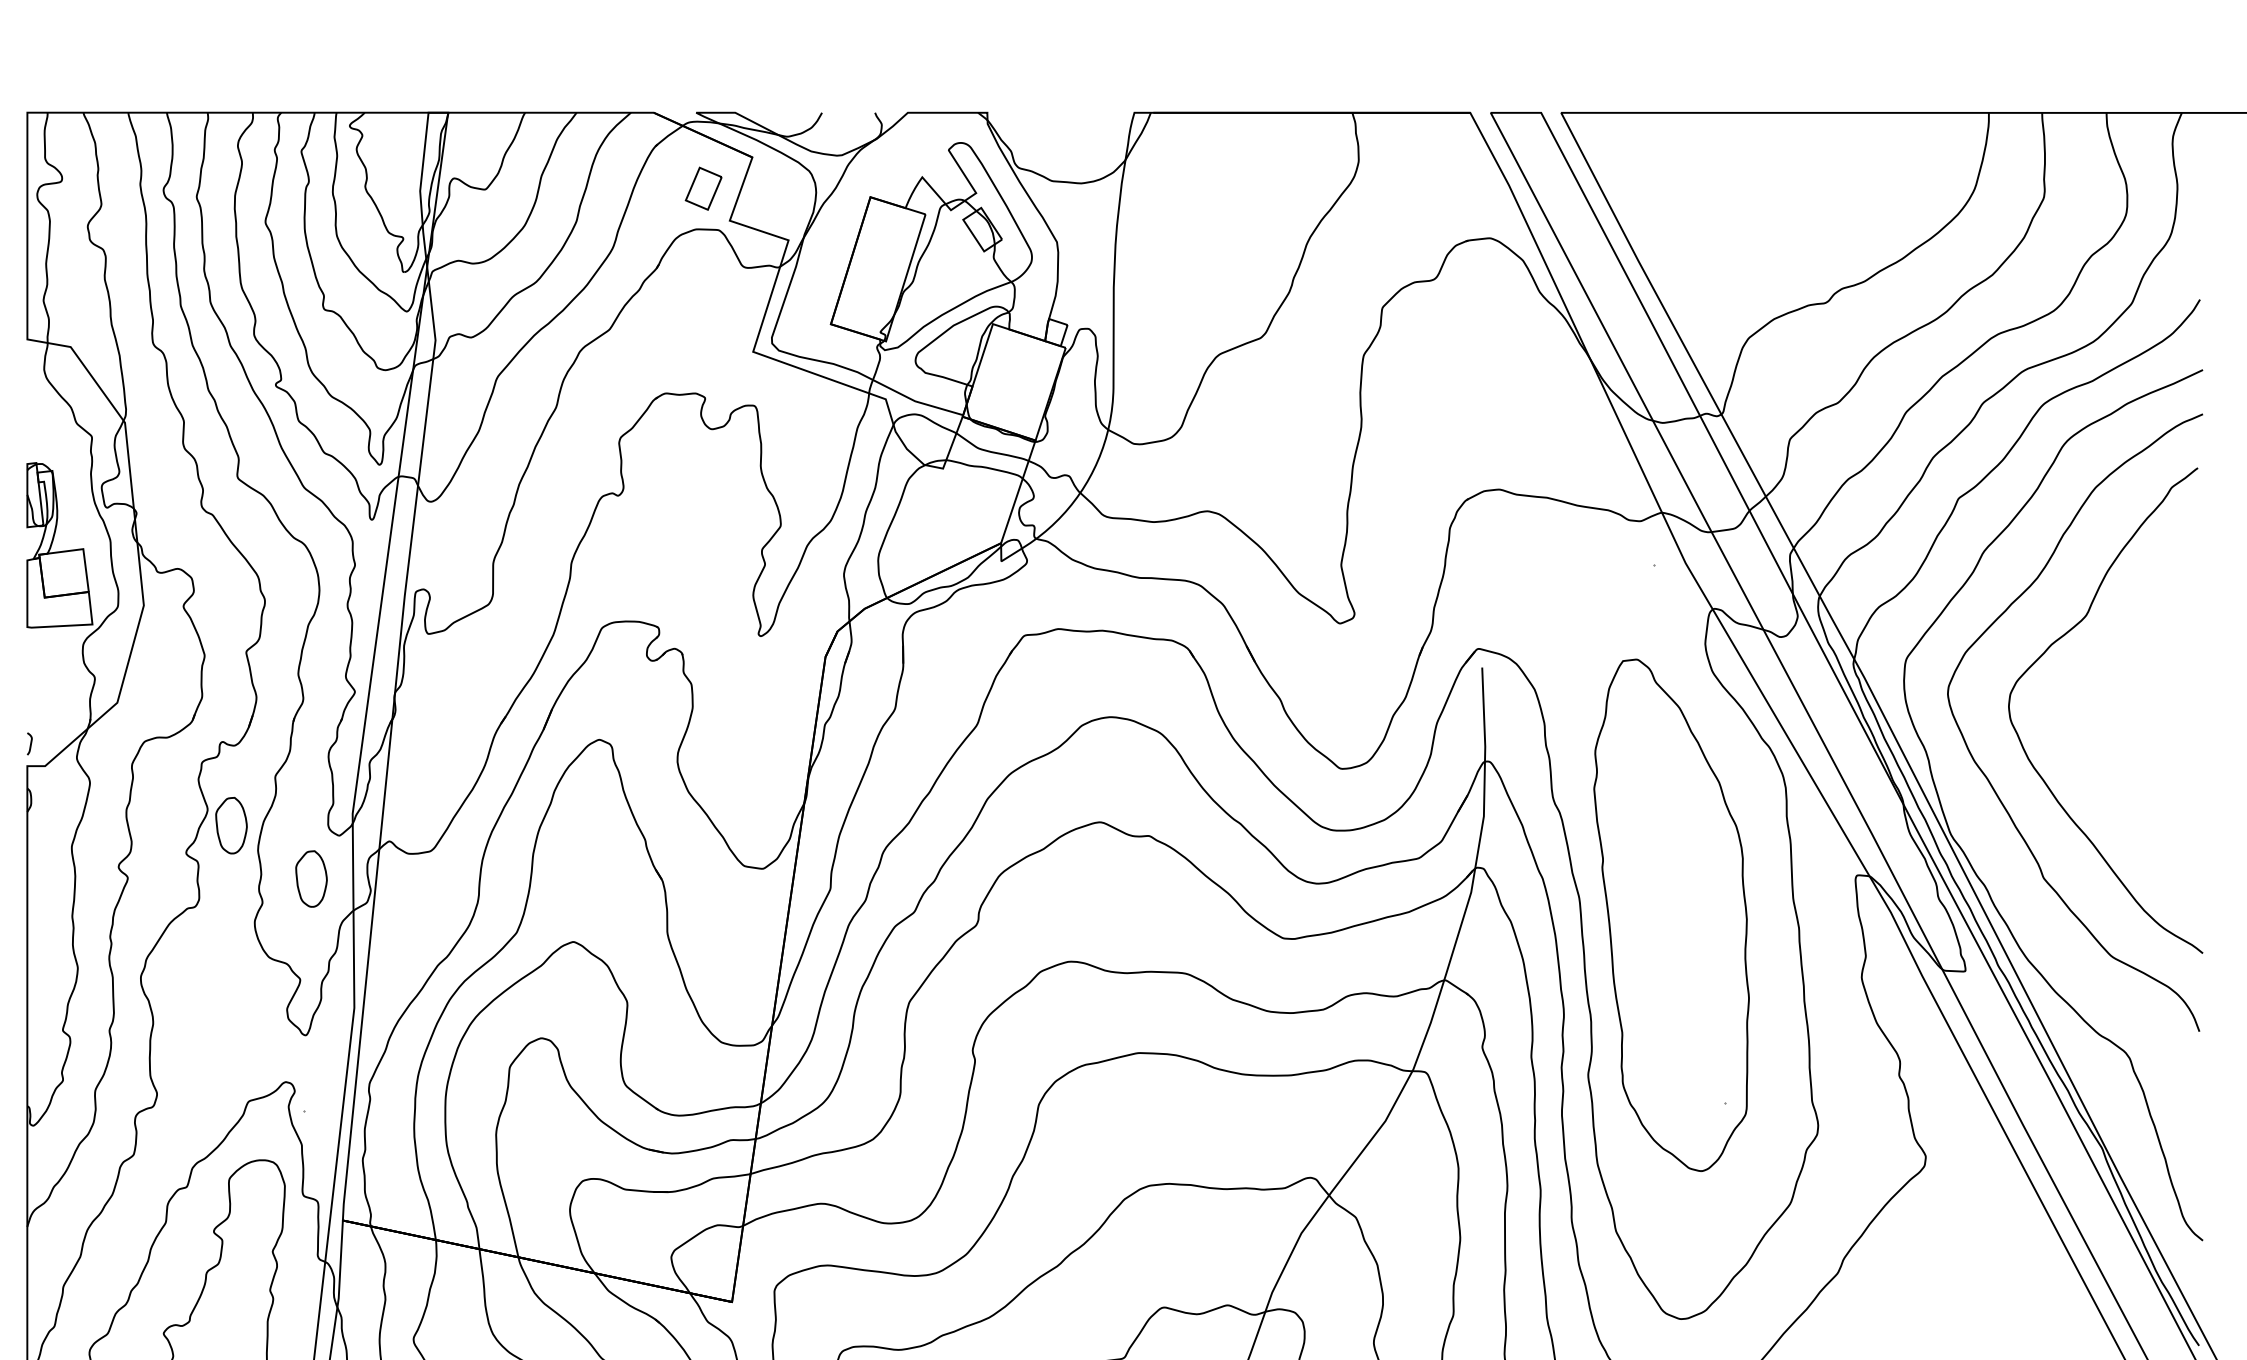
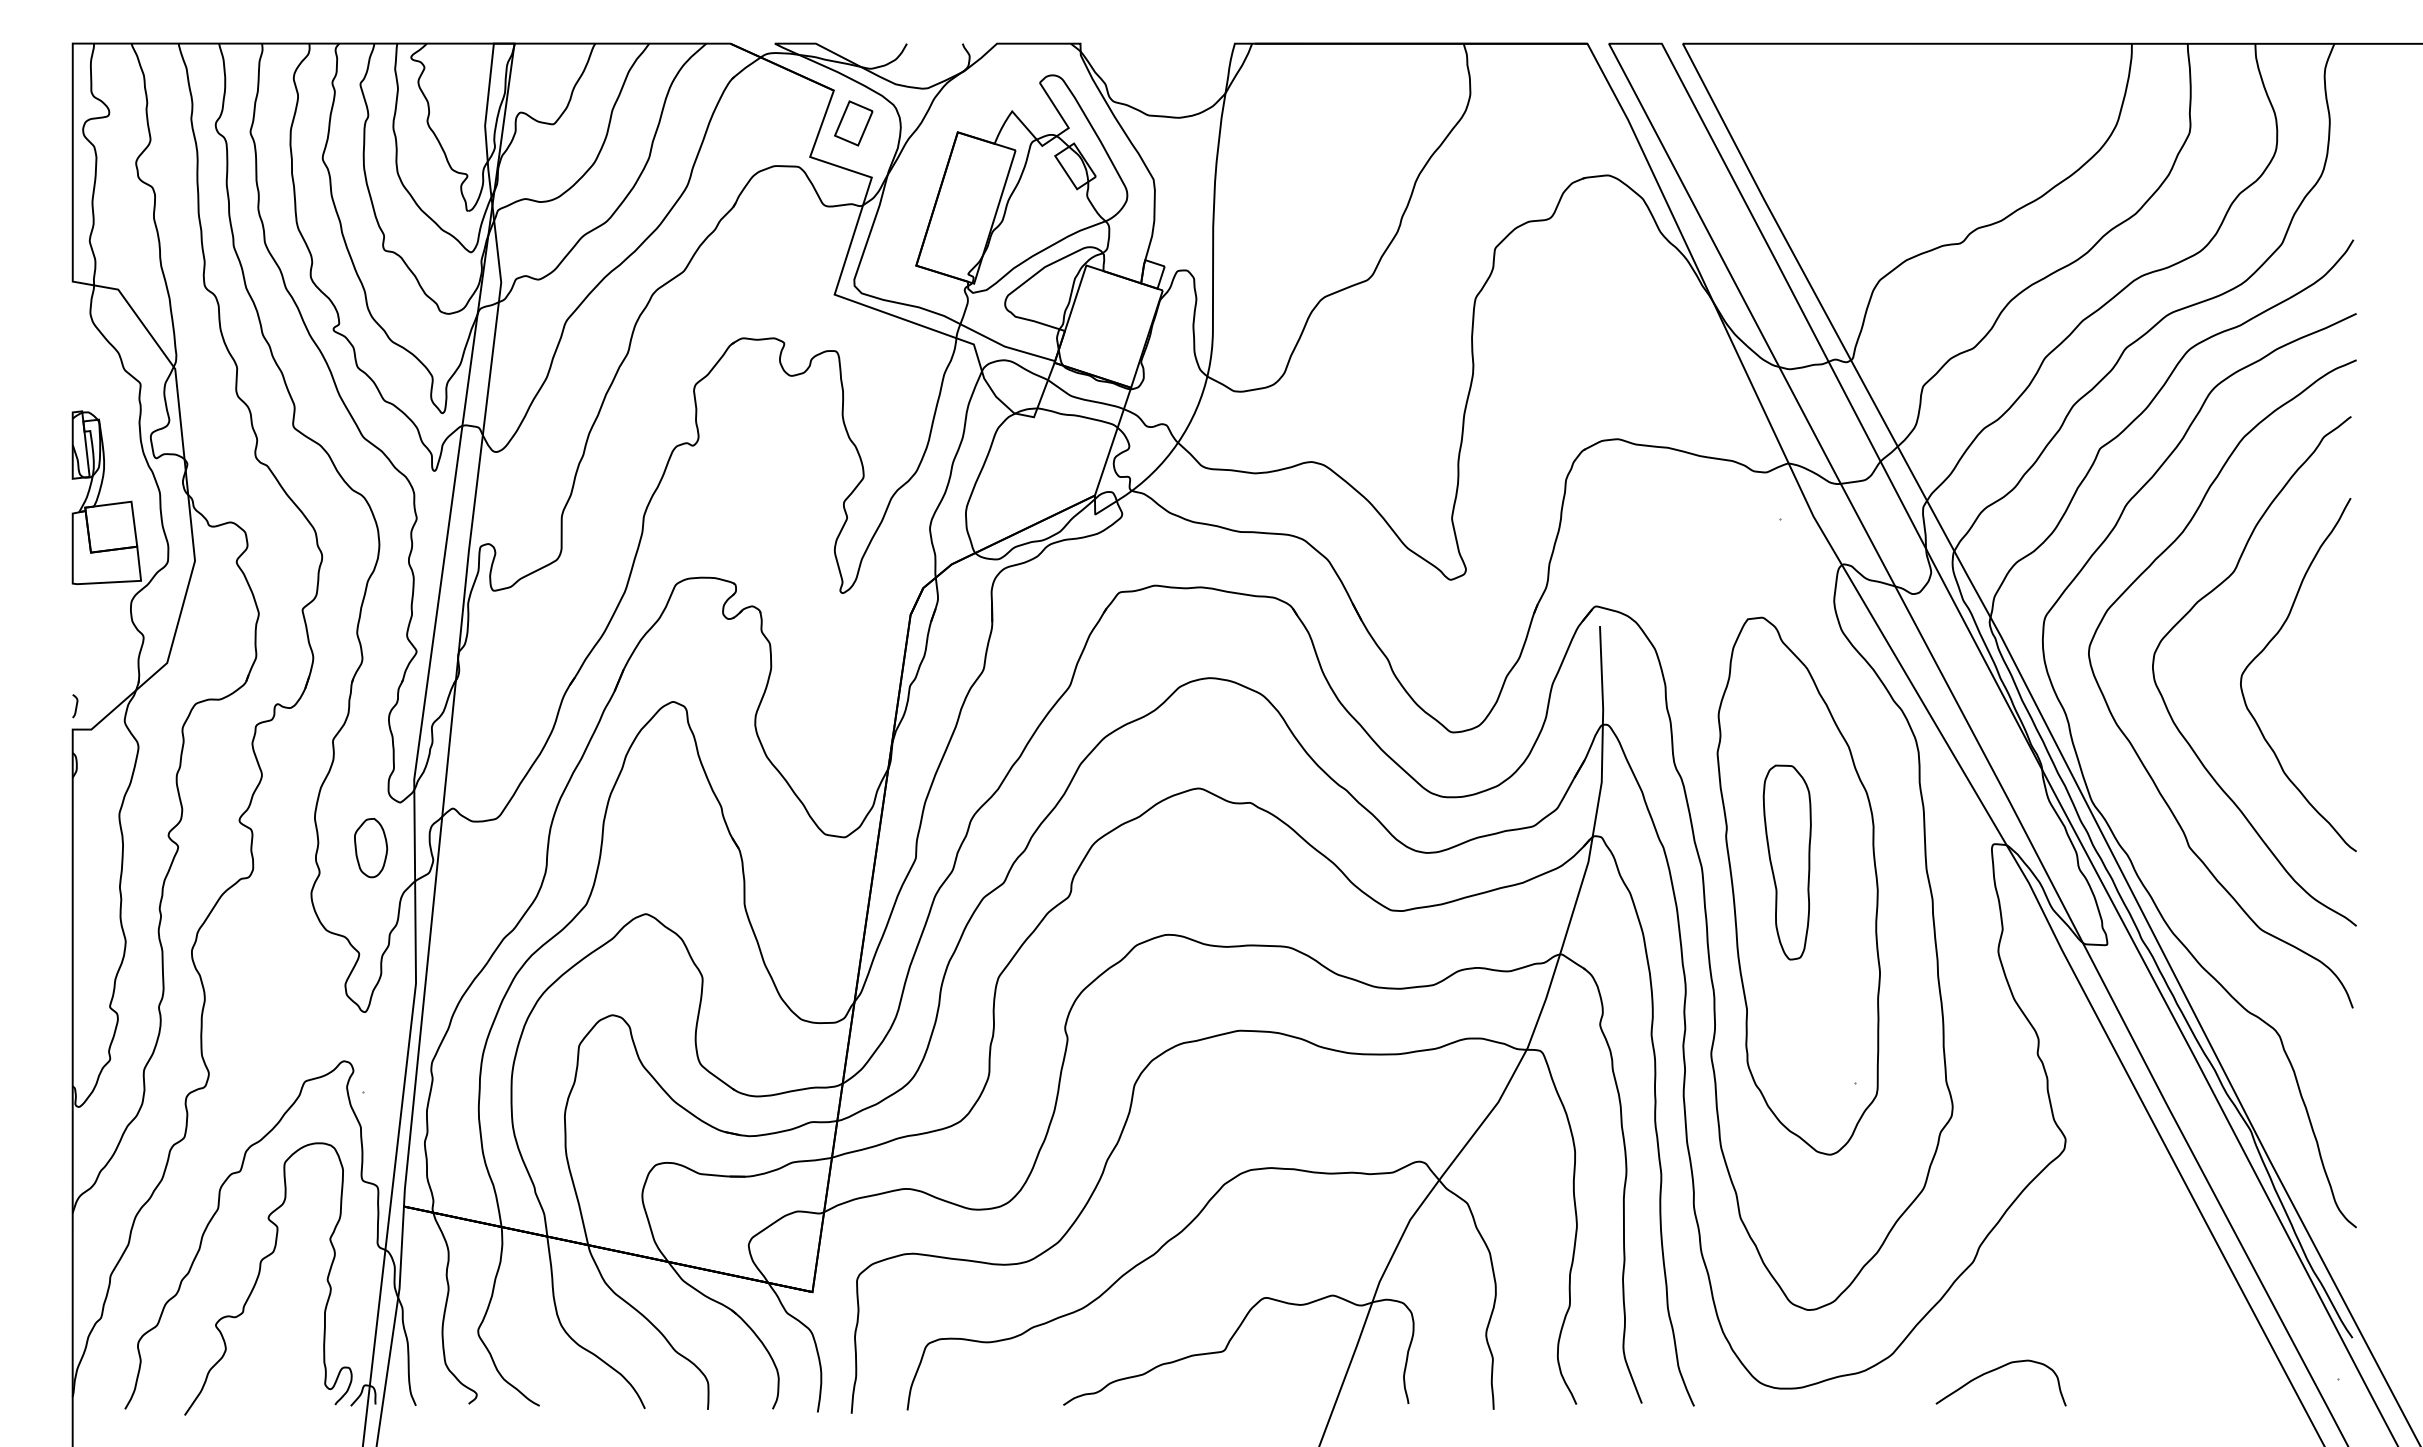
part: (703, 188) -> (853, 123), moved
curve: (2115, 690) -> (2264, 650), added
part: (231, 826) -> (287, 792), removed
part: (1659, 892) -> (1786, 862), added

